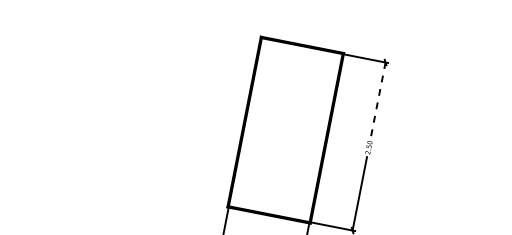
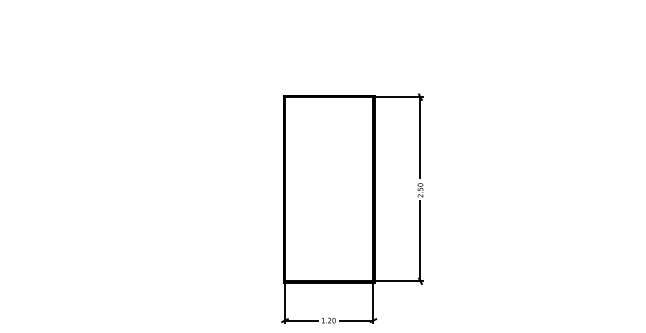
line: (378, 99) -> (420, 137), dashed -> solid

